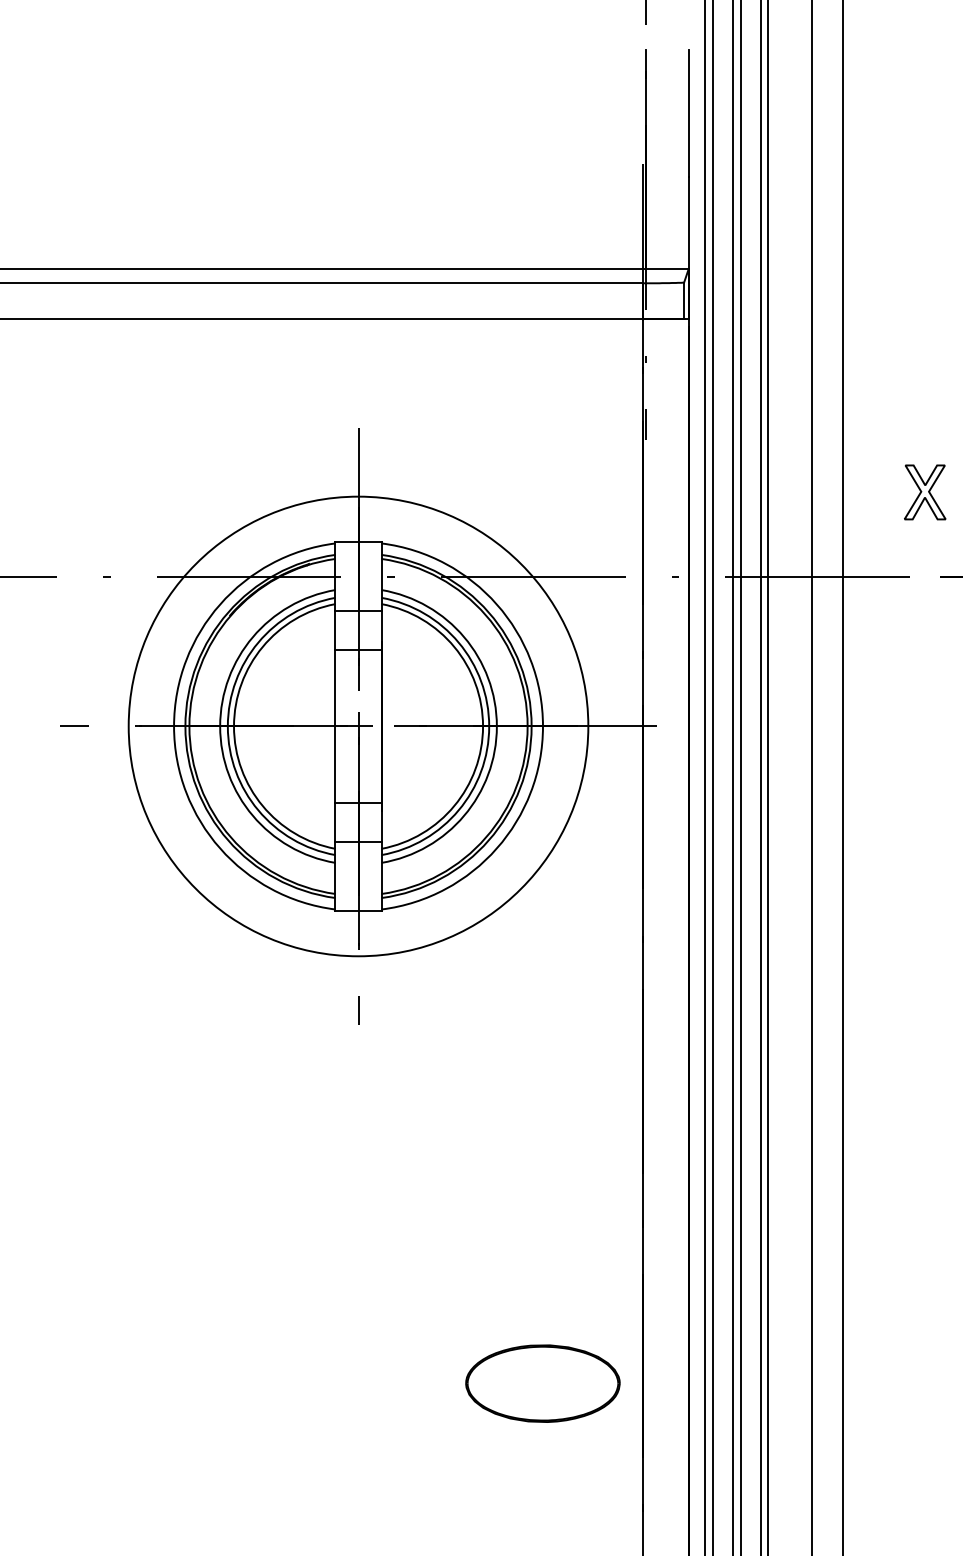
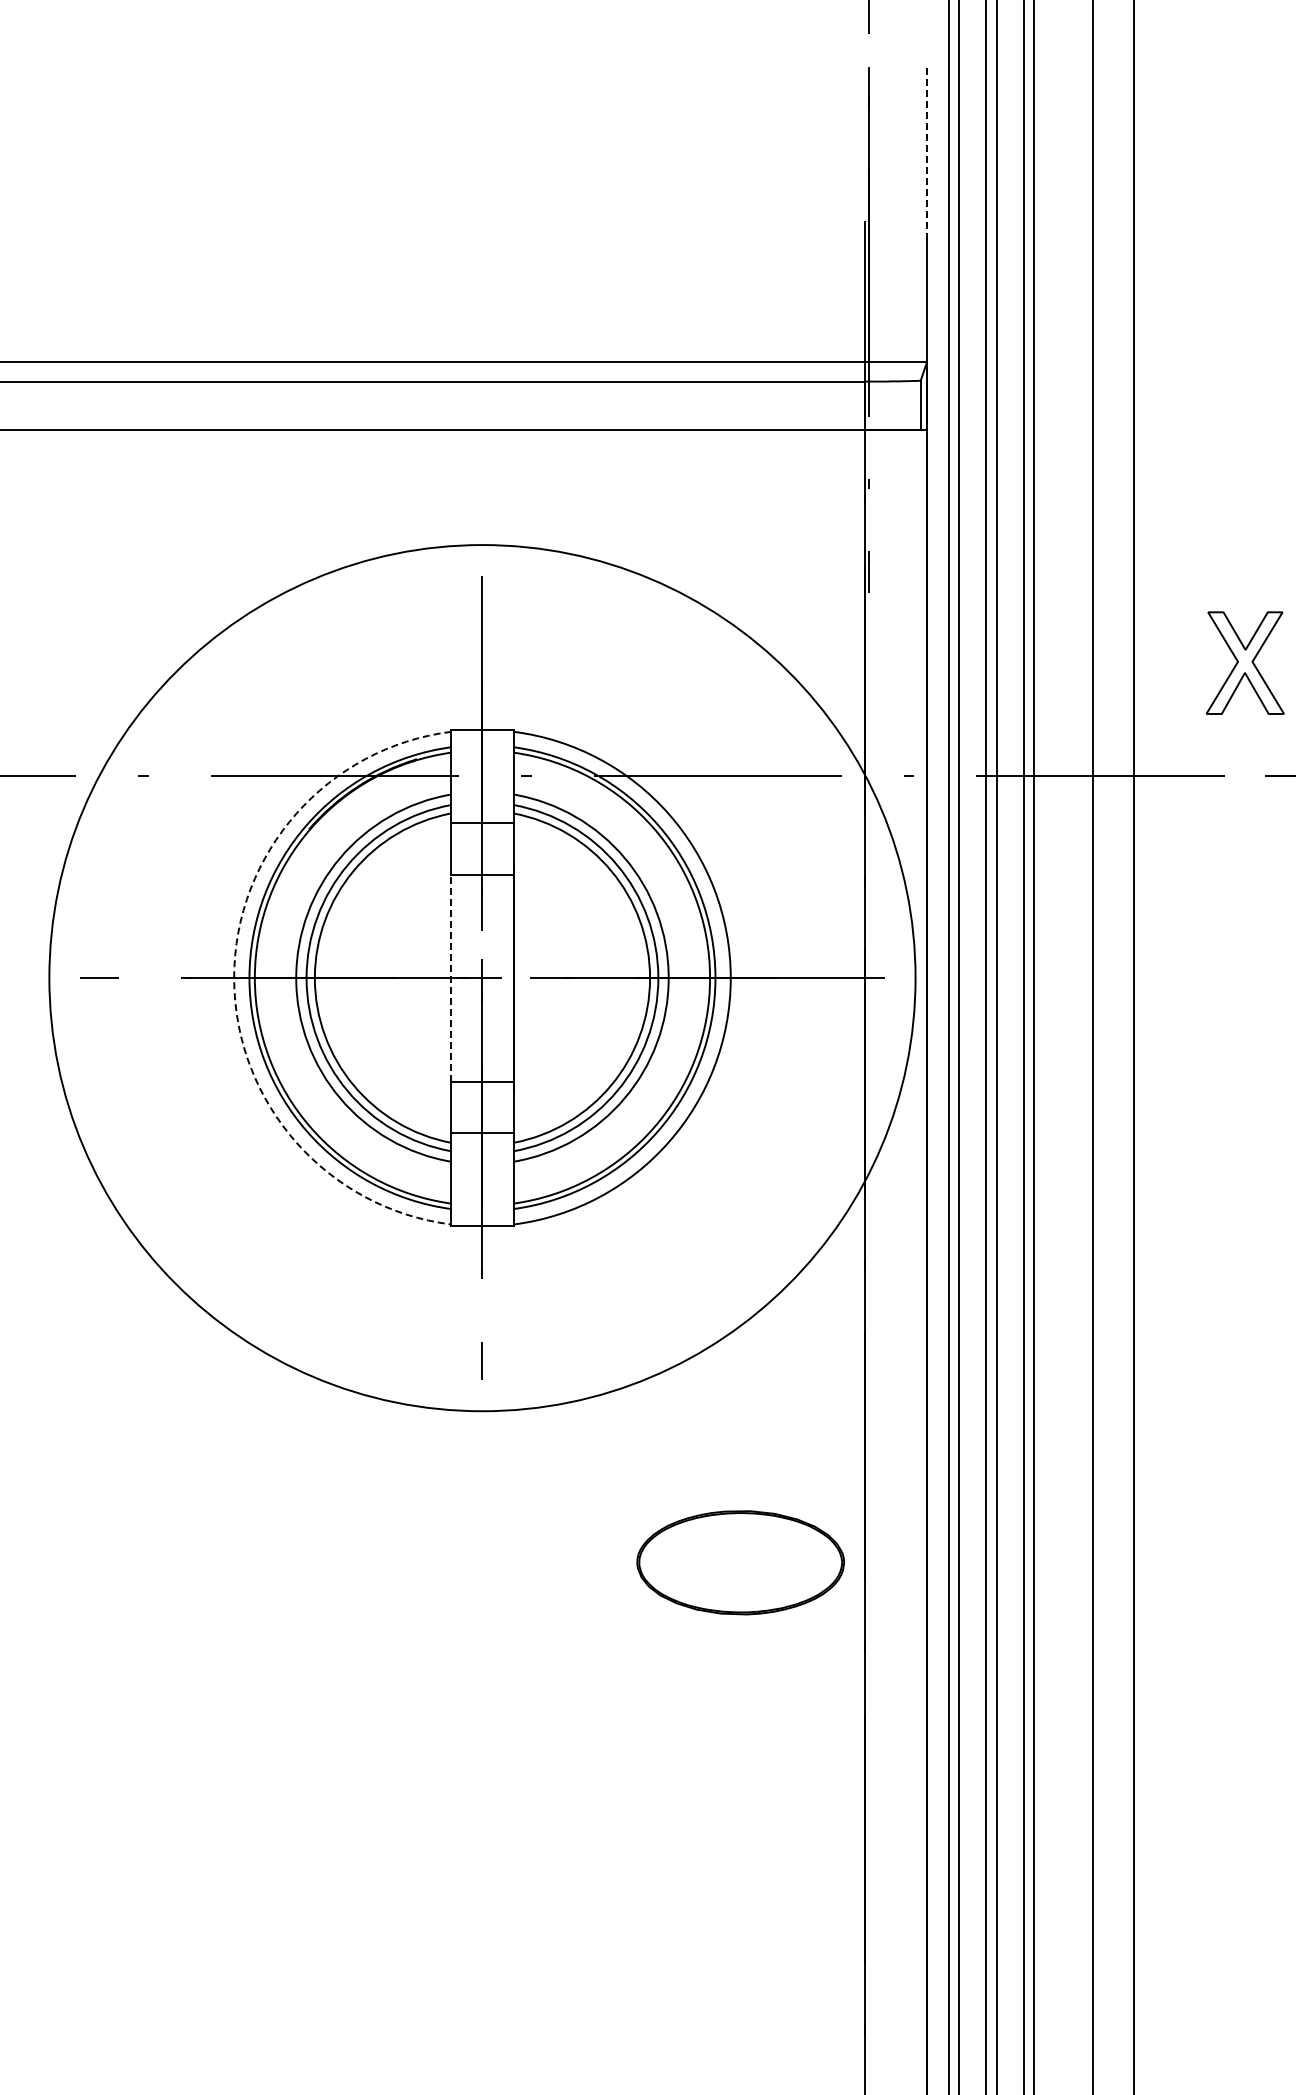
line: (689, 113) -> (927, 153), solid -> dashed
part: (924, 491) -> (1244, 662), size x1.4
line: (335, 725) -> (451, 977), solid -> dashed
circle: (358, 725) -> (482, 977), size x1.4
arc: (174, 726) -> (234, 978), solid -> dashed
part: (542, 1383) -> (740, 1562), moved

